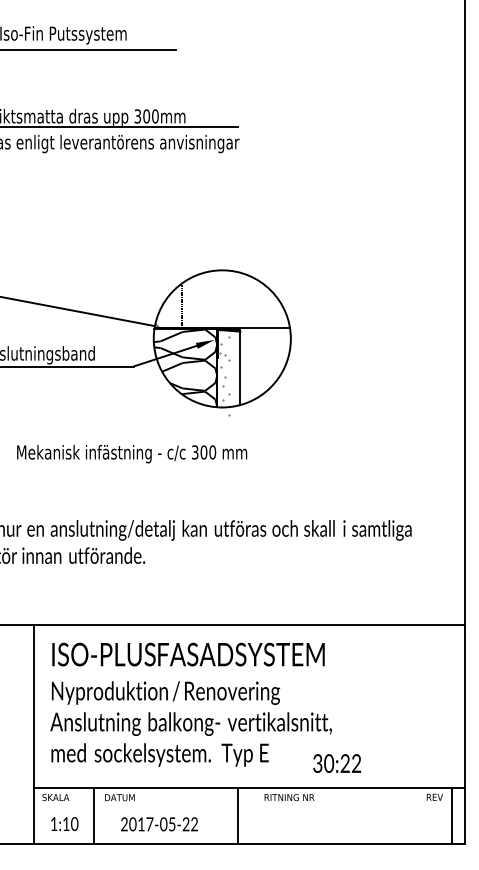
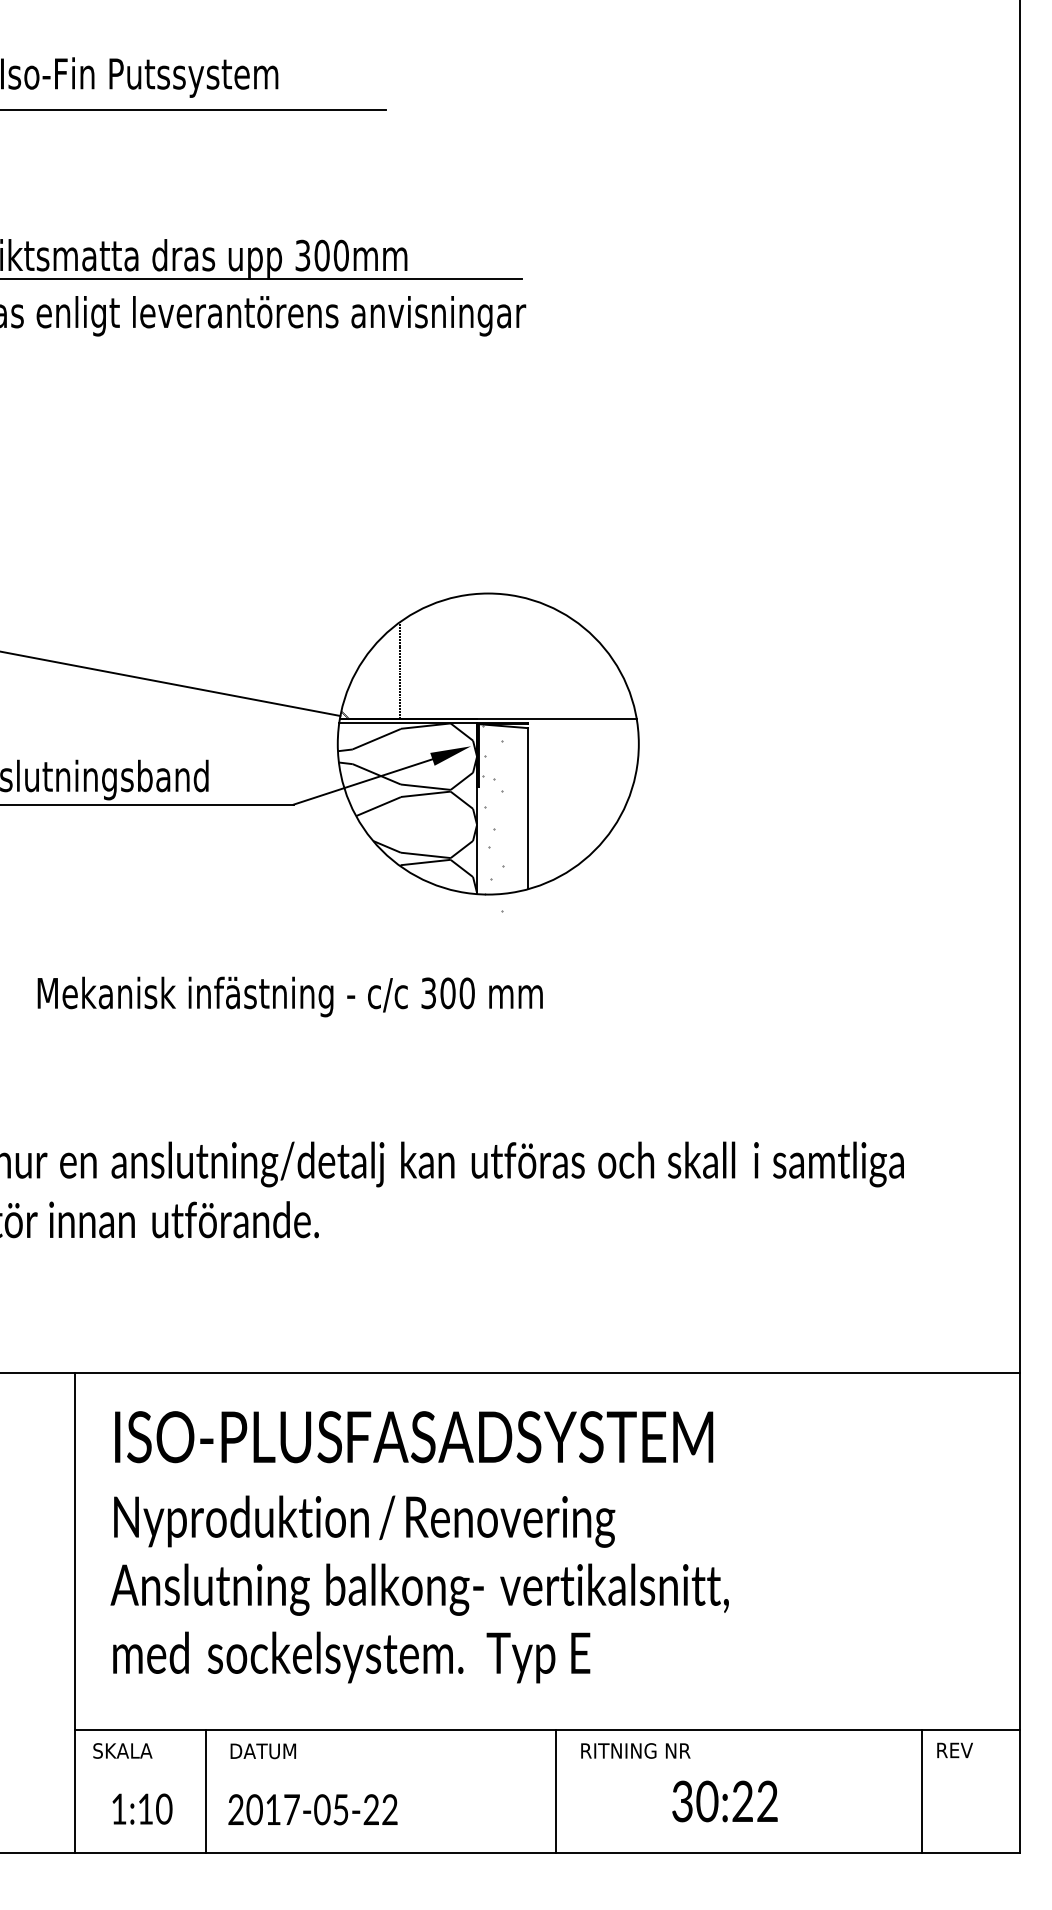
text: (337, 763) -> (725, 1801), moved
line: (238, 815) -> (556, 1790), moved
line: (452, 815) -> (923, 1790), moved
text: (159, 824) -> (313, 1810), moved

